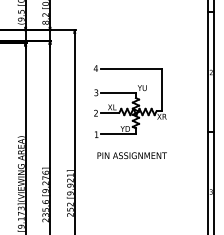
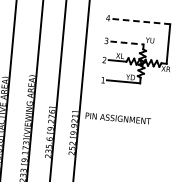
line: (131, 68) -> (141, 21), solid -> dashed
line: (118, 93) -> (127, 43), solid -> dashed
text: (131, 155) -> (117, 118), moved

